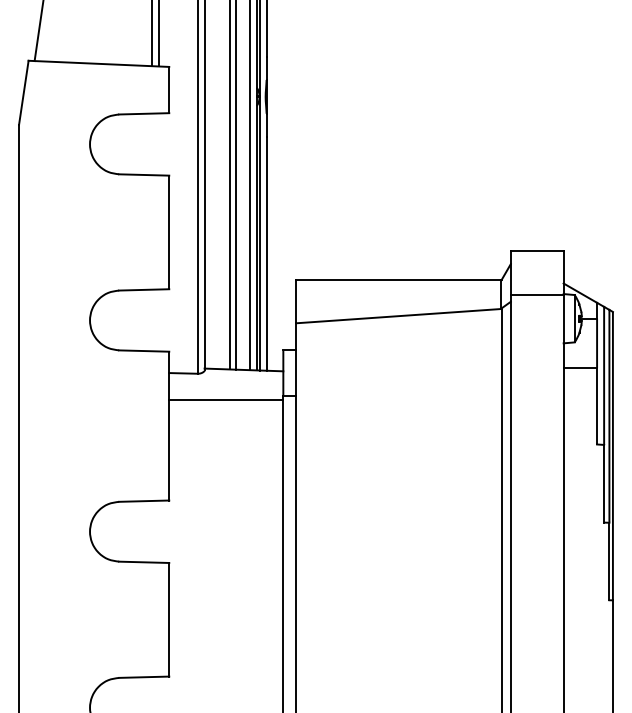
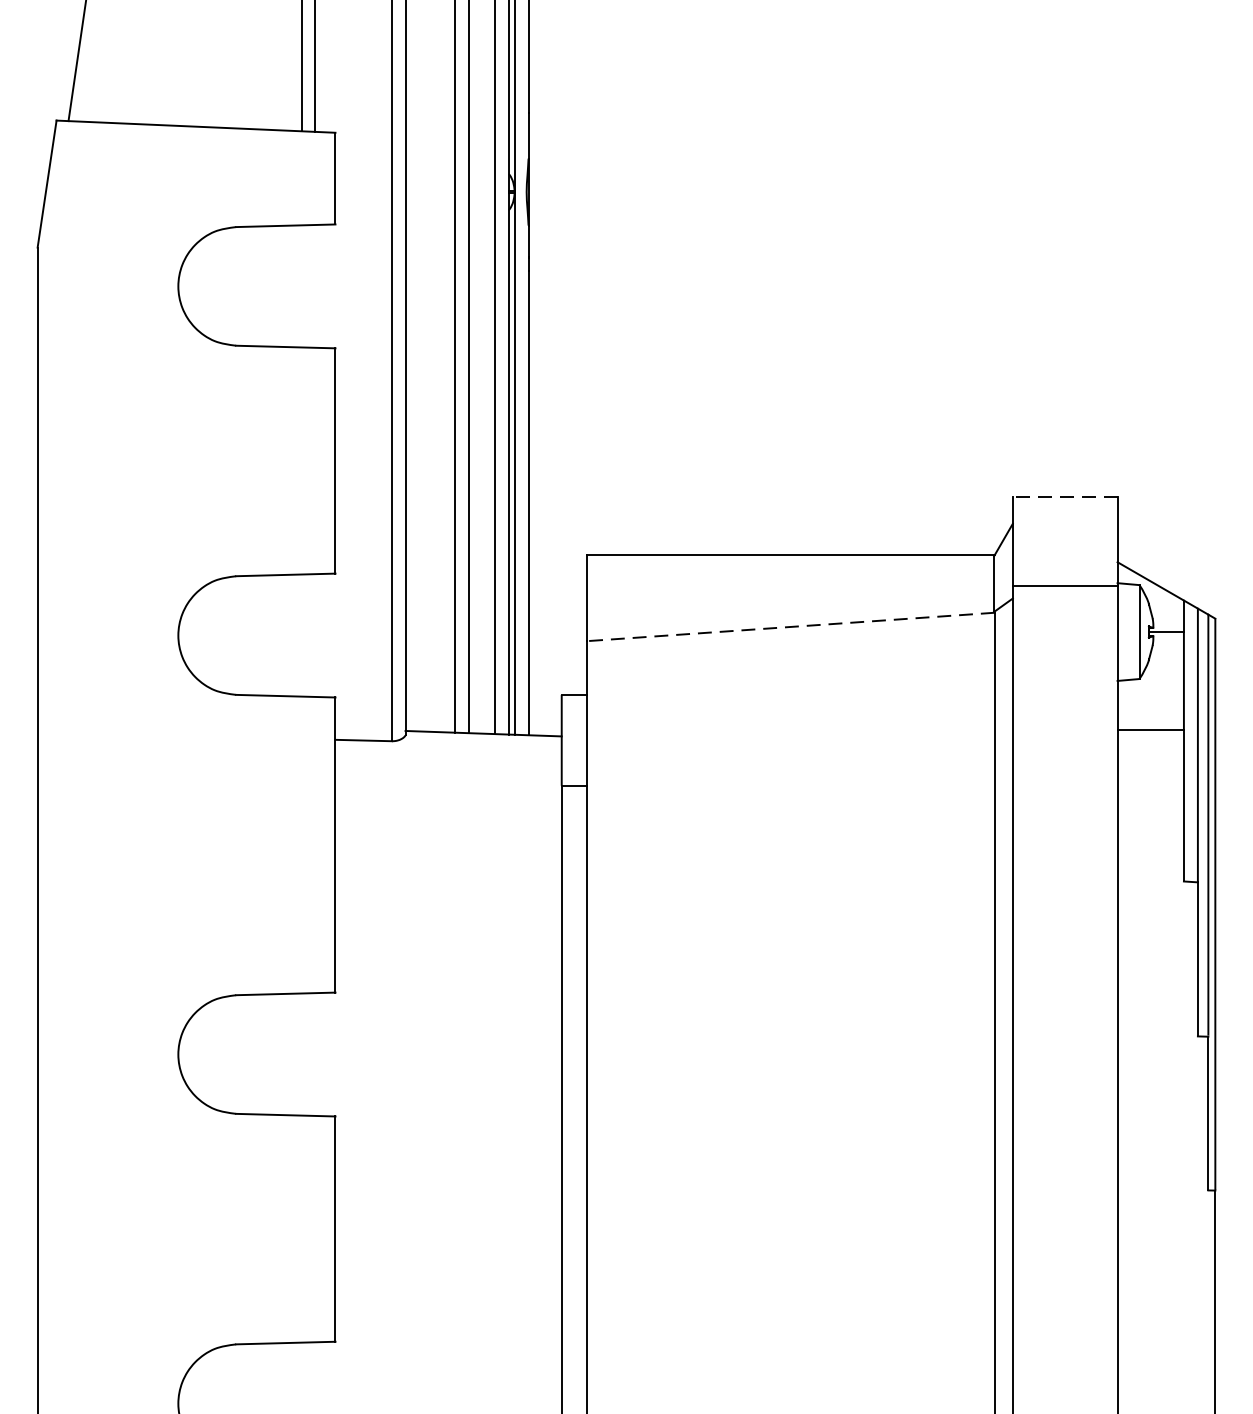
line: (536, 250) -> (1063, 496), solid -> dashed
line: (398, 316) -> (790, 627), solid -> dashed
line: (226, 399) -> (449, 792), removed

